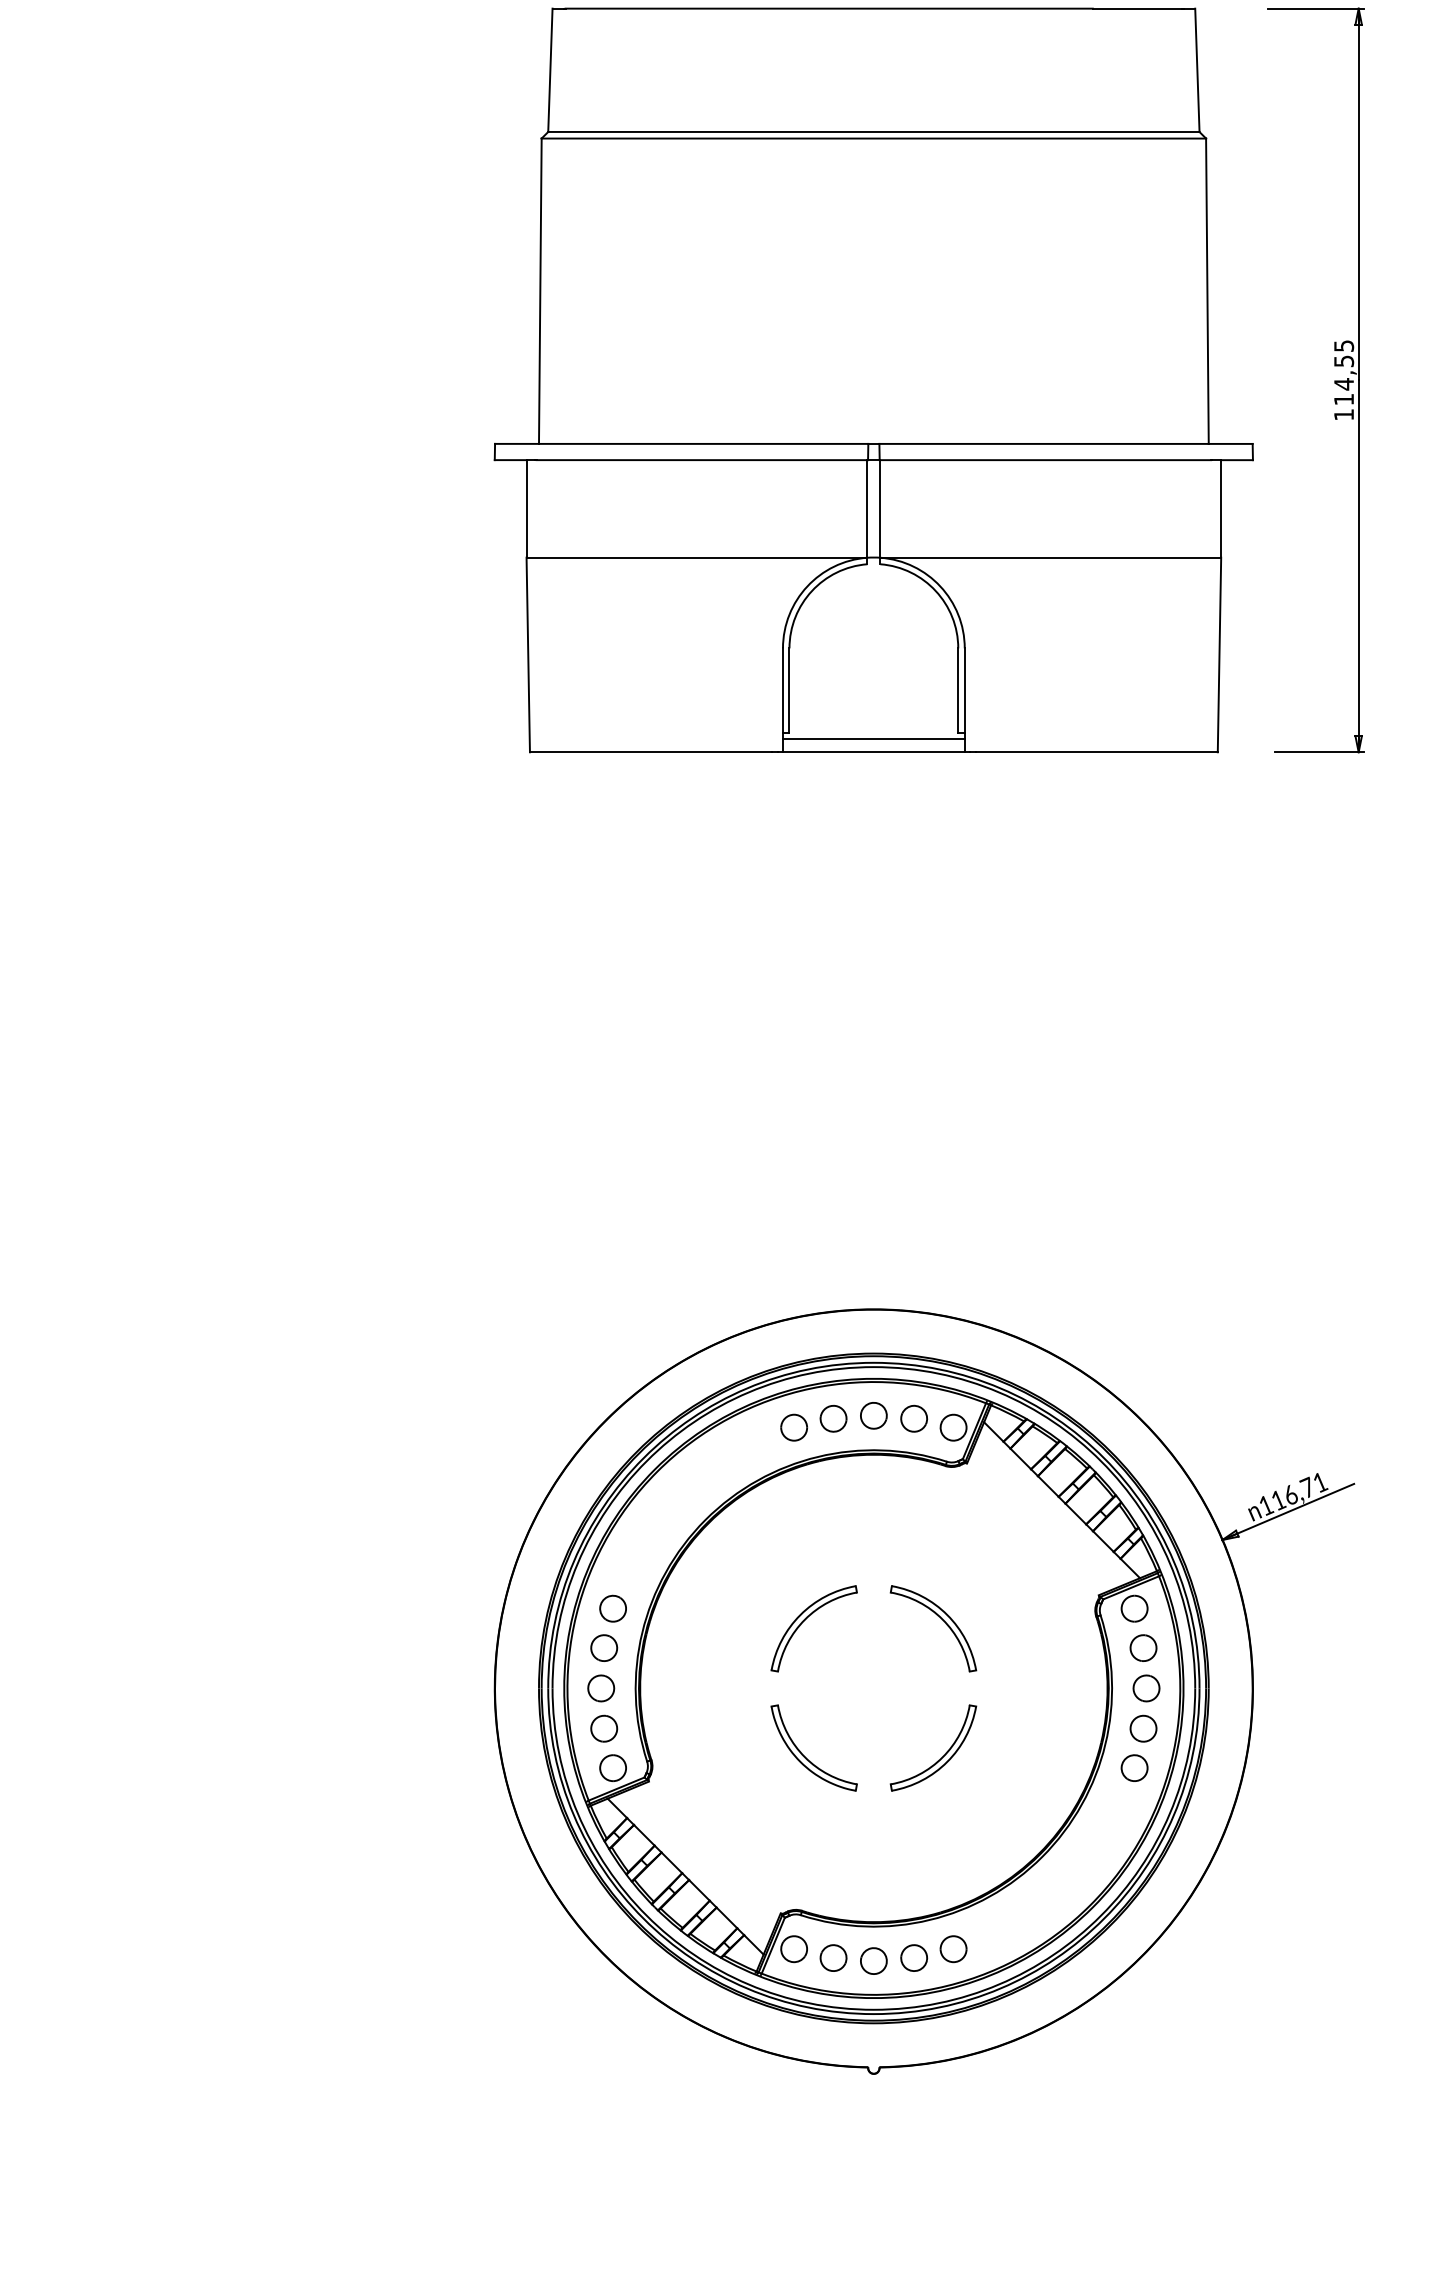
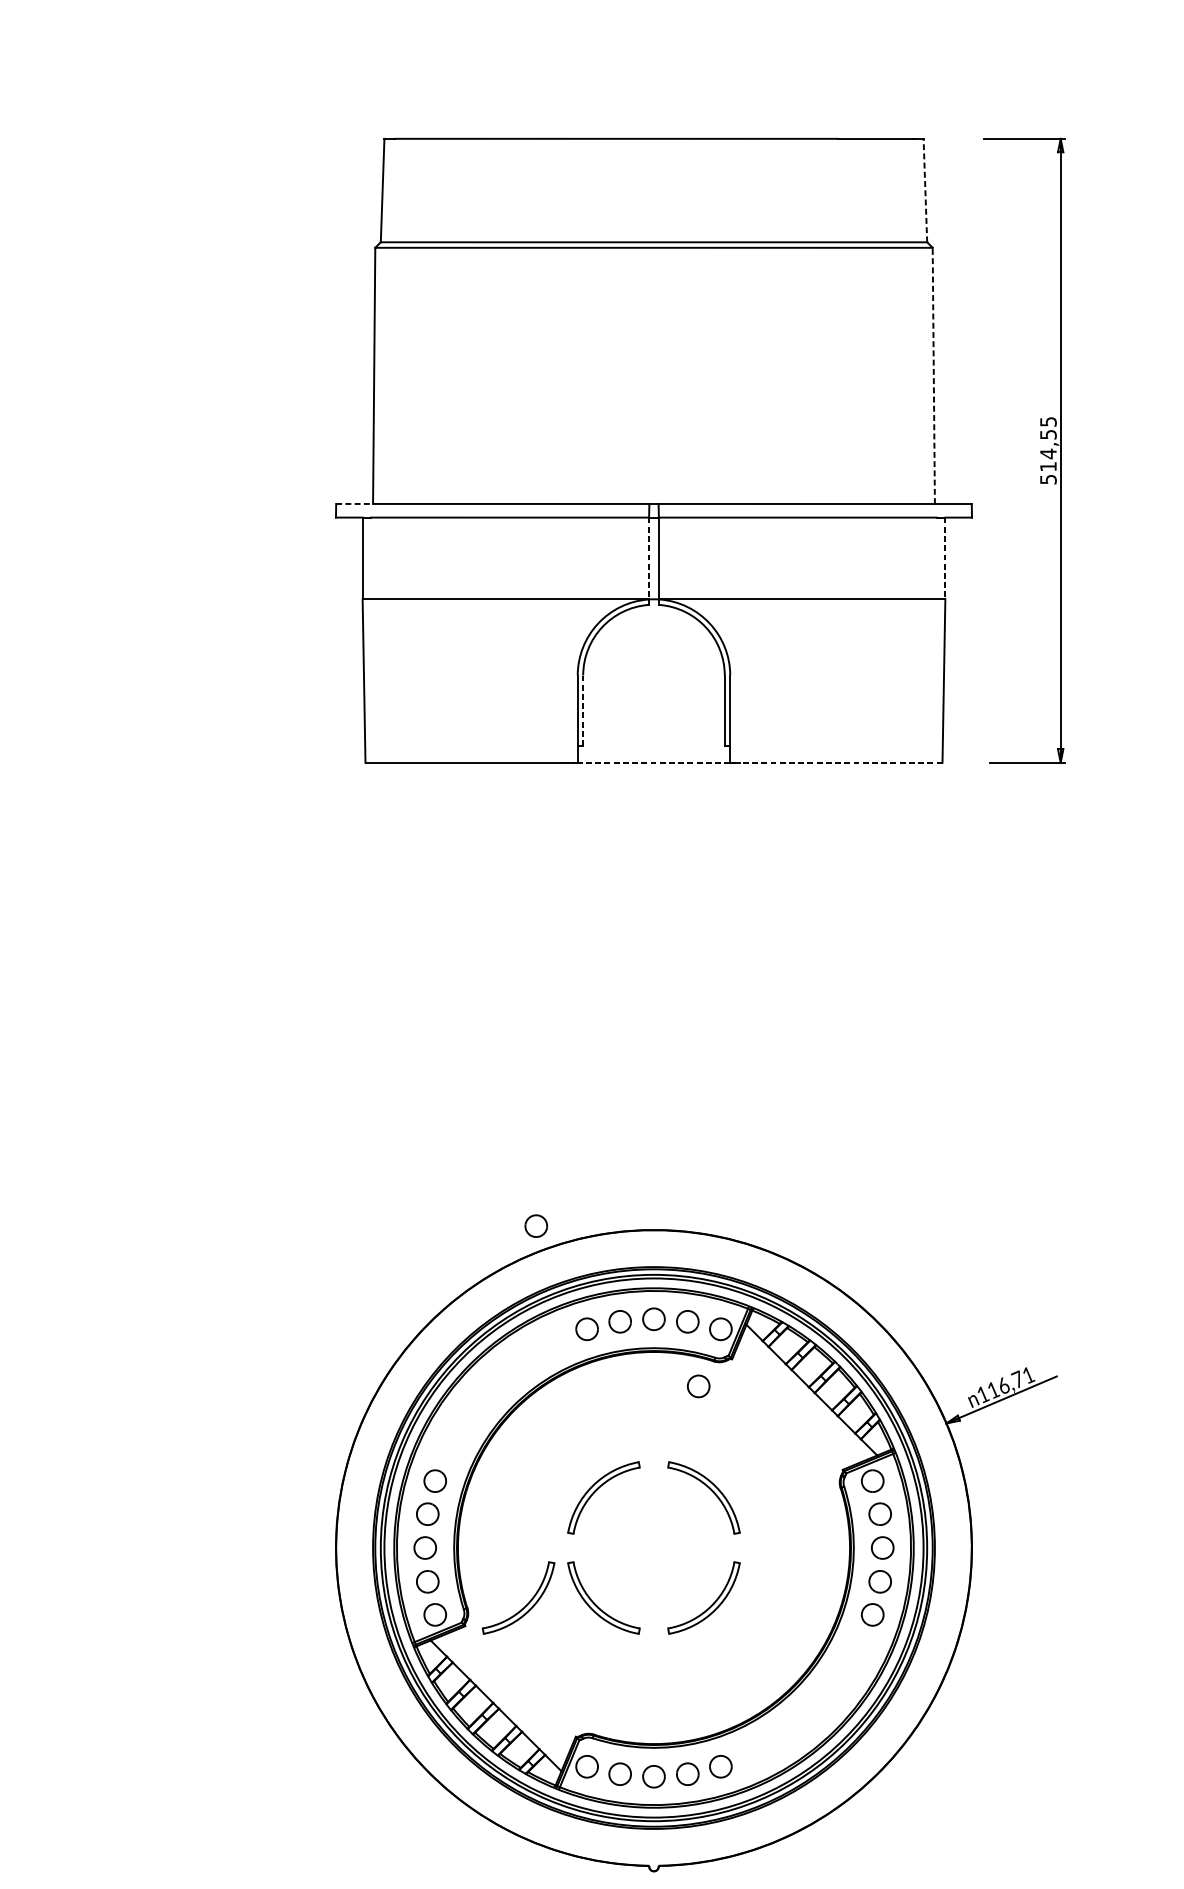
line: (1197, 70) -> (925, 190), solid -> dashed
line: (1207, 291) -> (933, 376), solid -> dashed
text: (1344, 414) -> (1048, 479), 114,55 -> 514,55
line: (517, 443) -> (355, 503), solid -> dashed
line: (867, 508) -> (648, 558), solid -> dashed
line: (1221, 508) -> (945, 558), solid -> dashed
line: (789, 691) -> (583, 711), solid -> dashed
line: (873, 739) -> (653, 751), removed
line: (873, 752) -> (653, 762), solid -> dashed
line: (1096, 752) -> (840, 762), solid -> dashed
part: (733, 1304) -> (536, 1225), added
part: (927, 1495) -> (698, 1386), added
part: (721, 1756) -> (526, 1605), added

